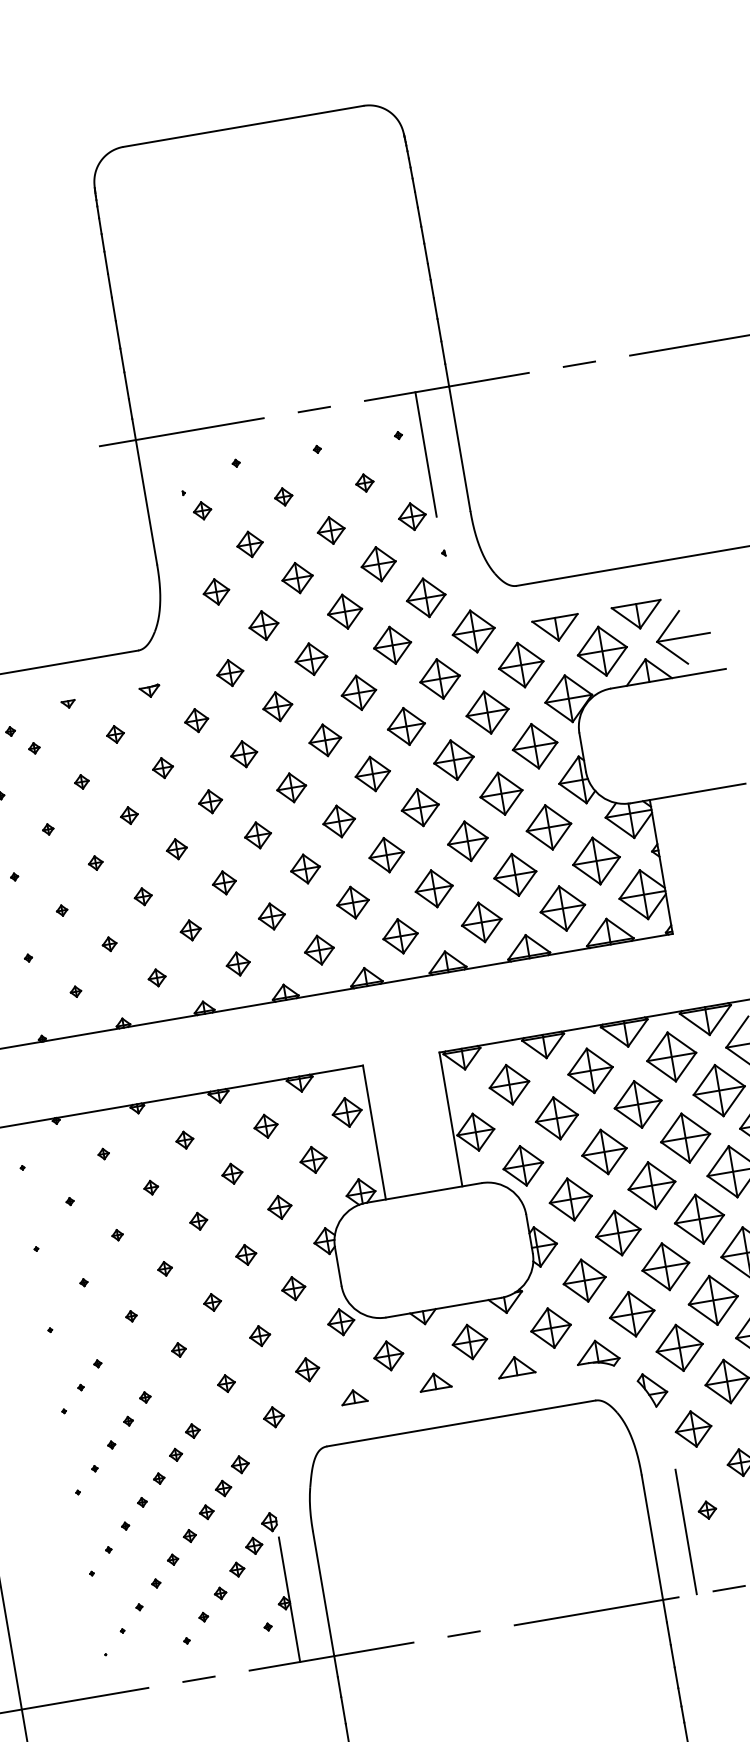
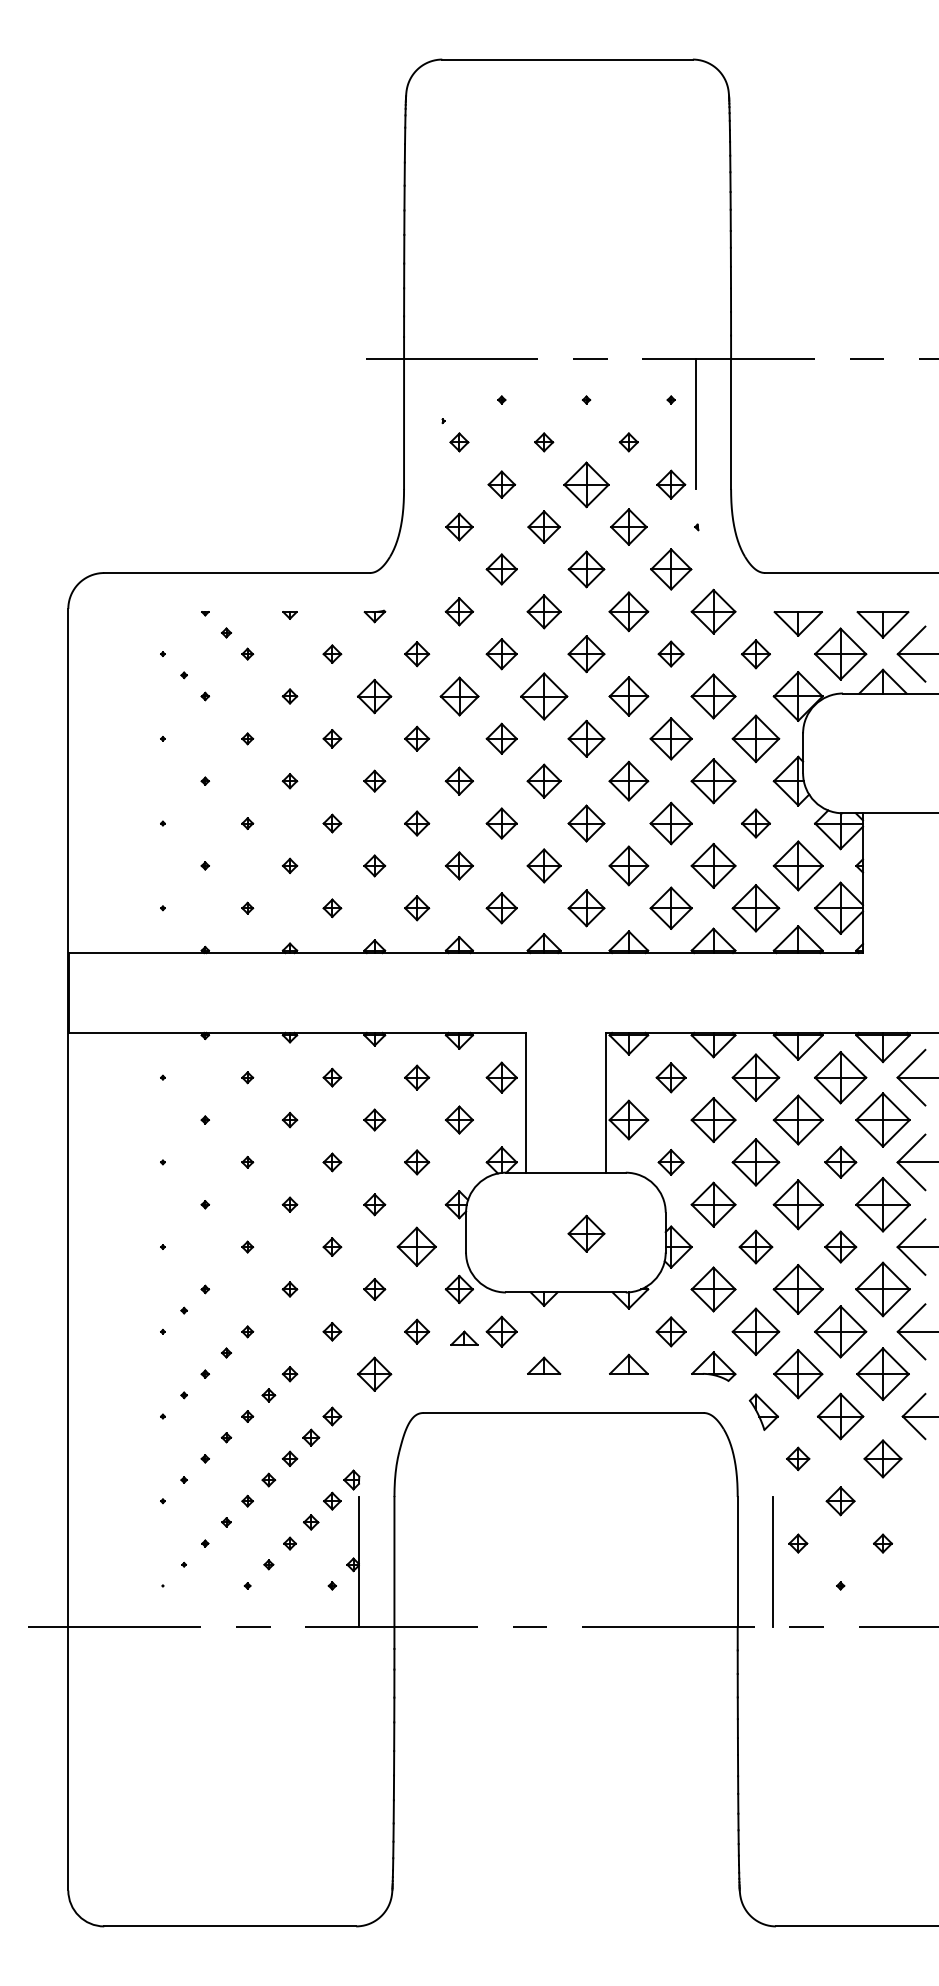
part: (331, 530) -> (586, 484), size x1.6
part: (520, 665) -> (755, 654), size x0.6
part: (439, 678) -> (670, 653), size x0.6
part: (324, 740) -> (543, 696), size x1.4
part: (243, 754) -> (458, 696), size x1.4
part: (162, 768) -> (374, 696), size x1.6
part: (548, 827) -> (755, 823), size x0.6
part: (508, 1084) -> (670, 1077), size x0.7
part: (685, 1138) -> (840, 1162), size x0.6
part: (522, 1166) -> (670, 1162), size x0.6
part: (699, 1218) -> (840, 1246), size x0.6
part: (617, 1232) -> (755, 1246), size x0.7
part: (294, 1288) -> (417, 1247), size x1.6
part: (550, 1327) -> (670, 1331), size x0.7
part: (469, 1341) -> (586, 1233), moved
part: (353, 1396) -> (464, 1337), moved
part: (273, 1416) -> (374, 1373), size x1.6
part: (692, 1428) -> (797, 1458), size x0.6

